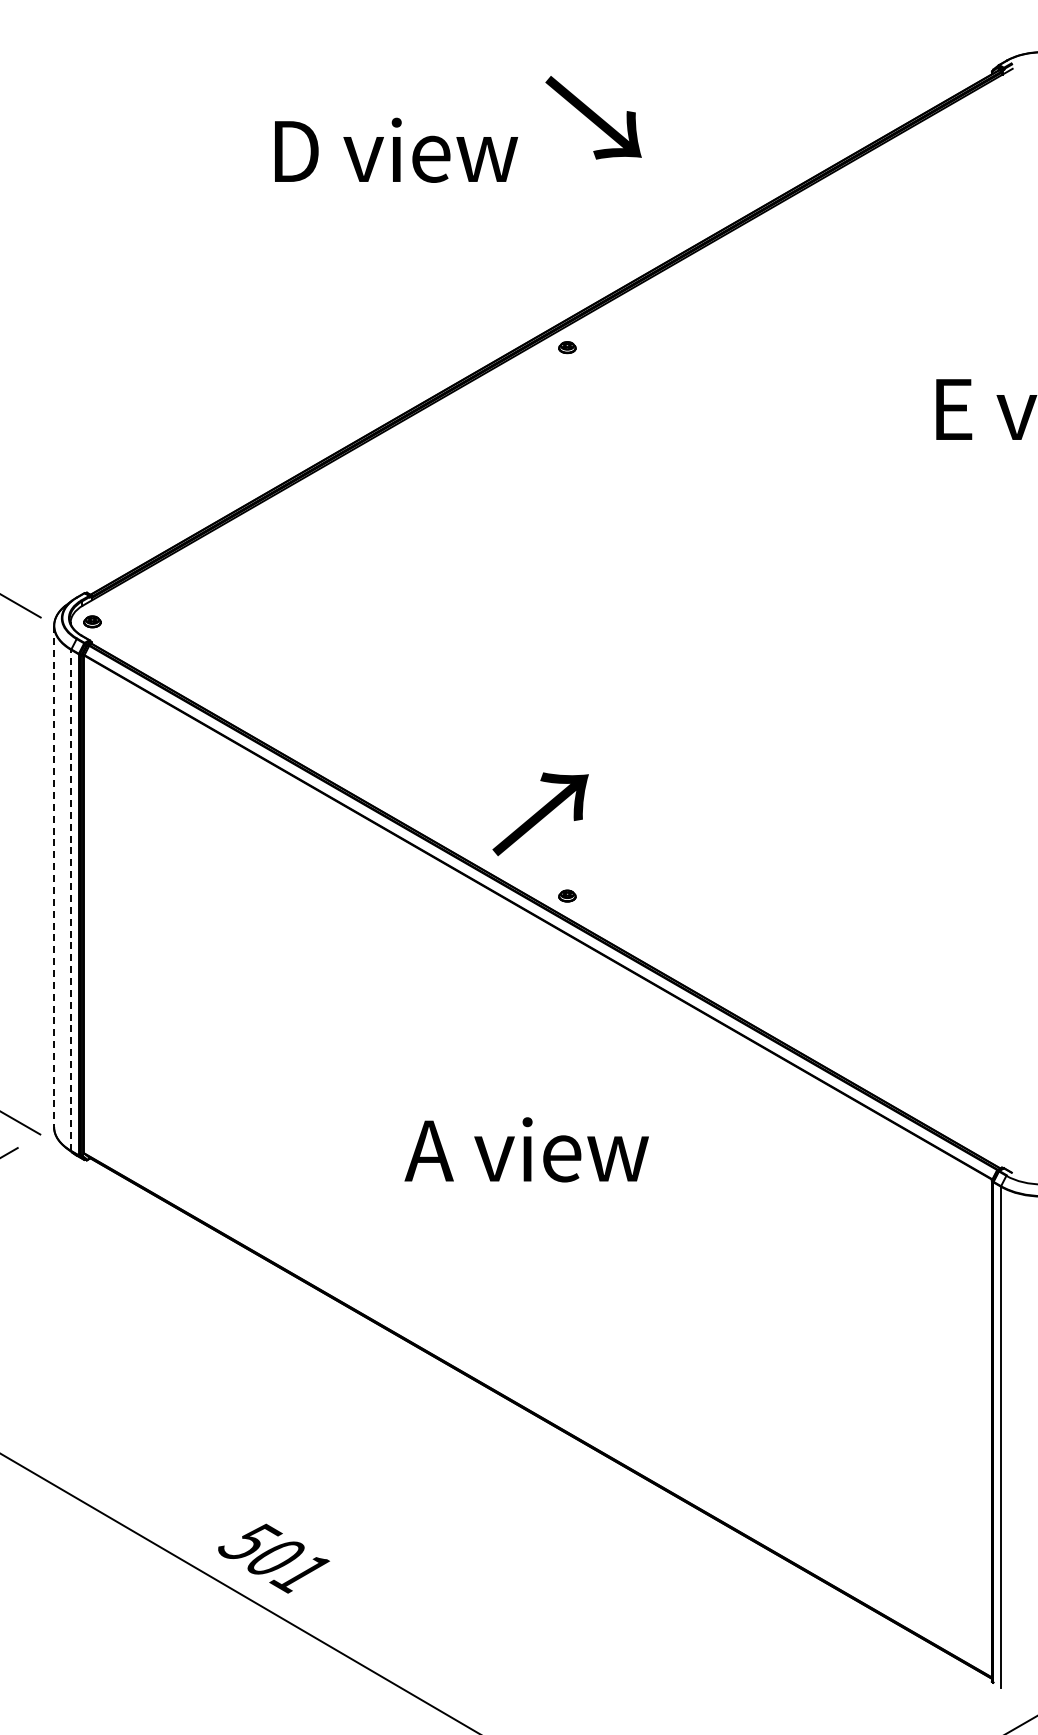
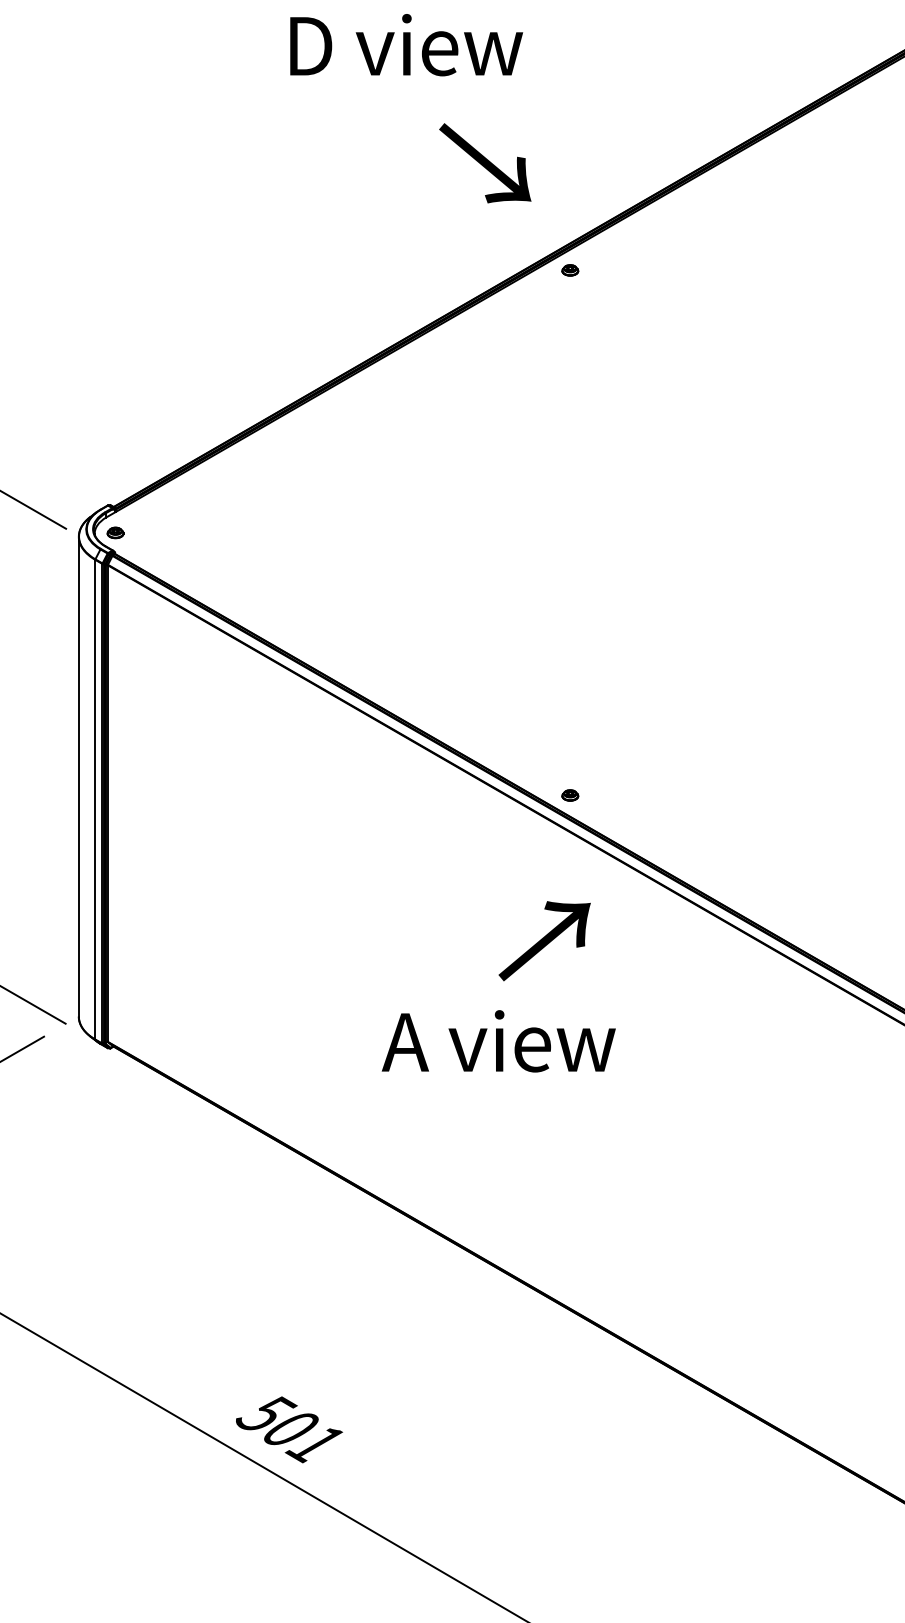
text: (593, 117) -> (485, 163), moved
text: (396, 149) -> (406, 44), moved
text: (540, 814) -> (544, 941), moved
line: (54, 876) -> (79, 776), dashed -> solid
line: (71, 900) -> (95, 799), dashed -> solid
text: (526, 1149) -> (498, 1040), moved

